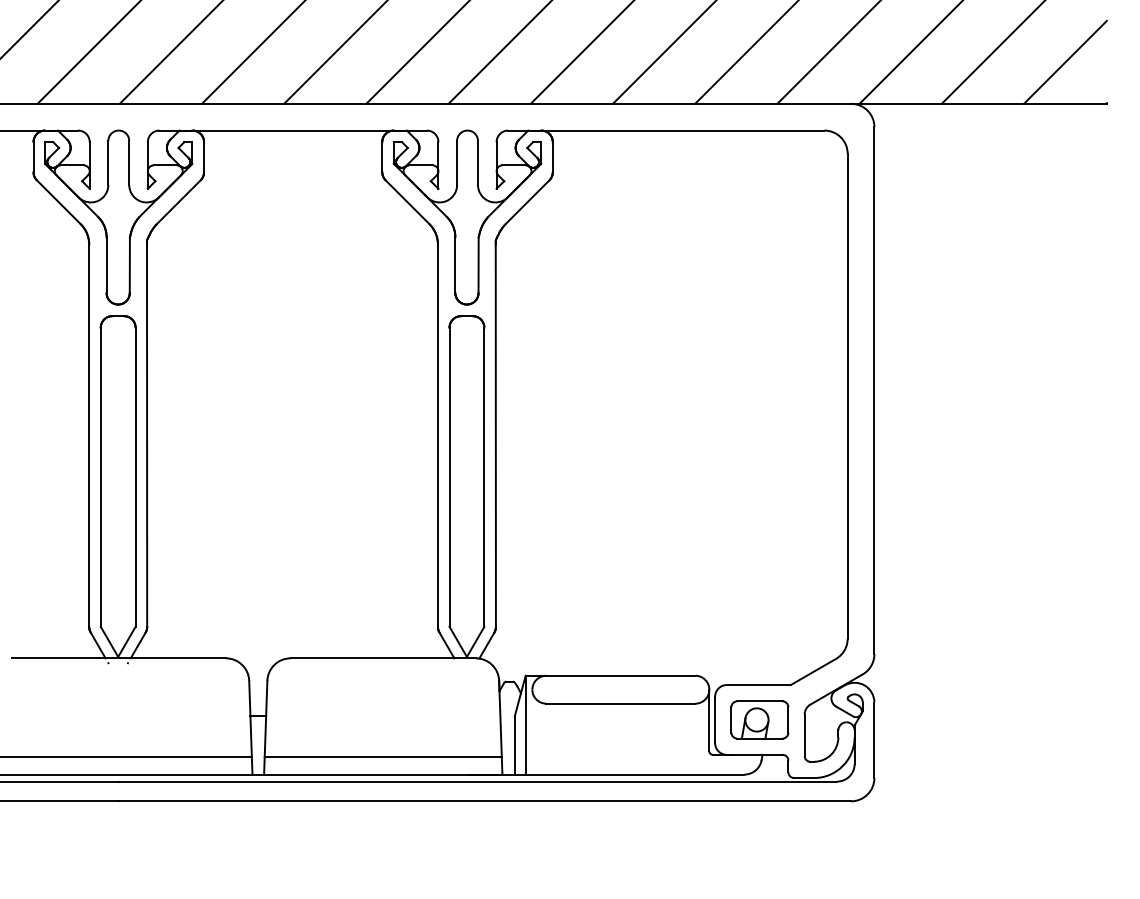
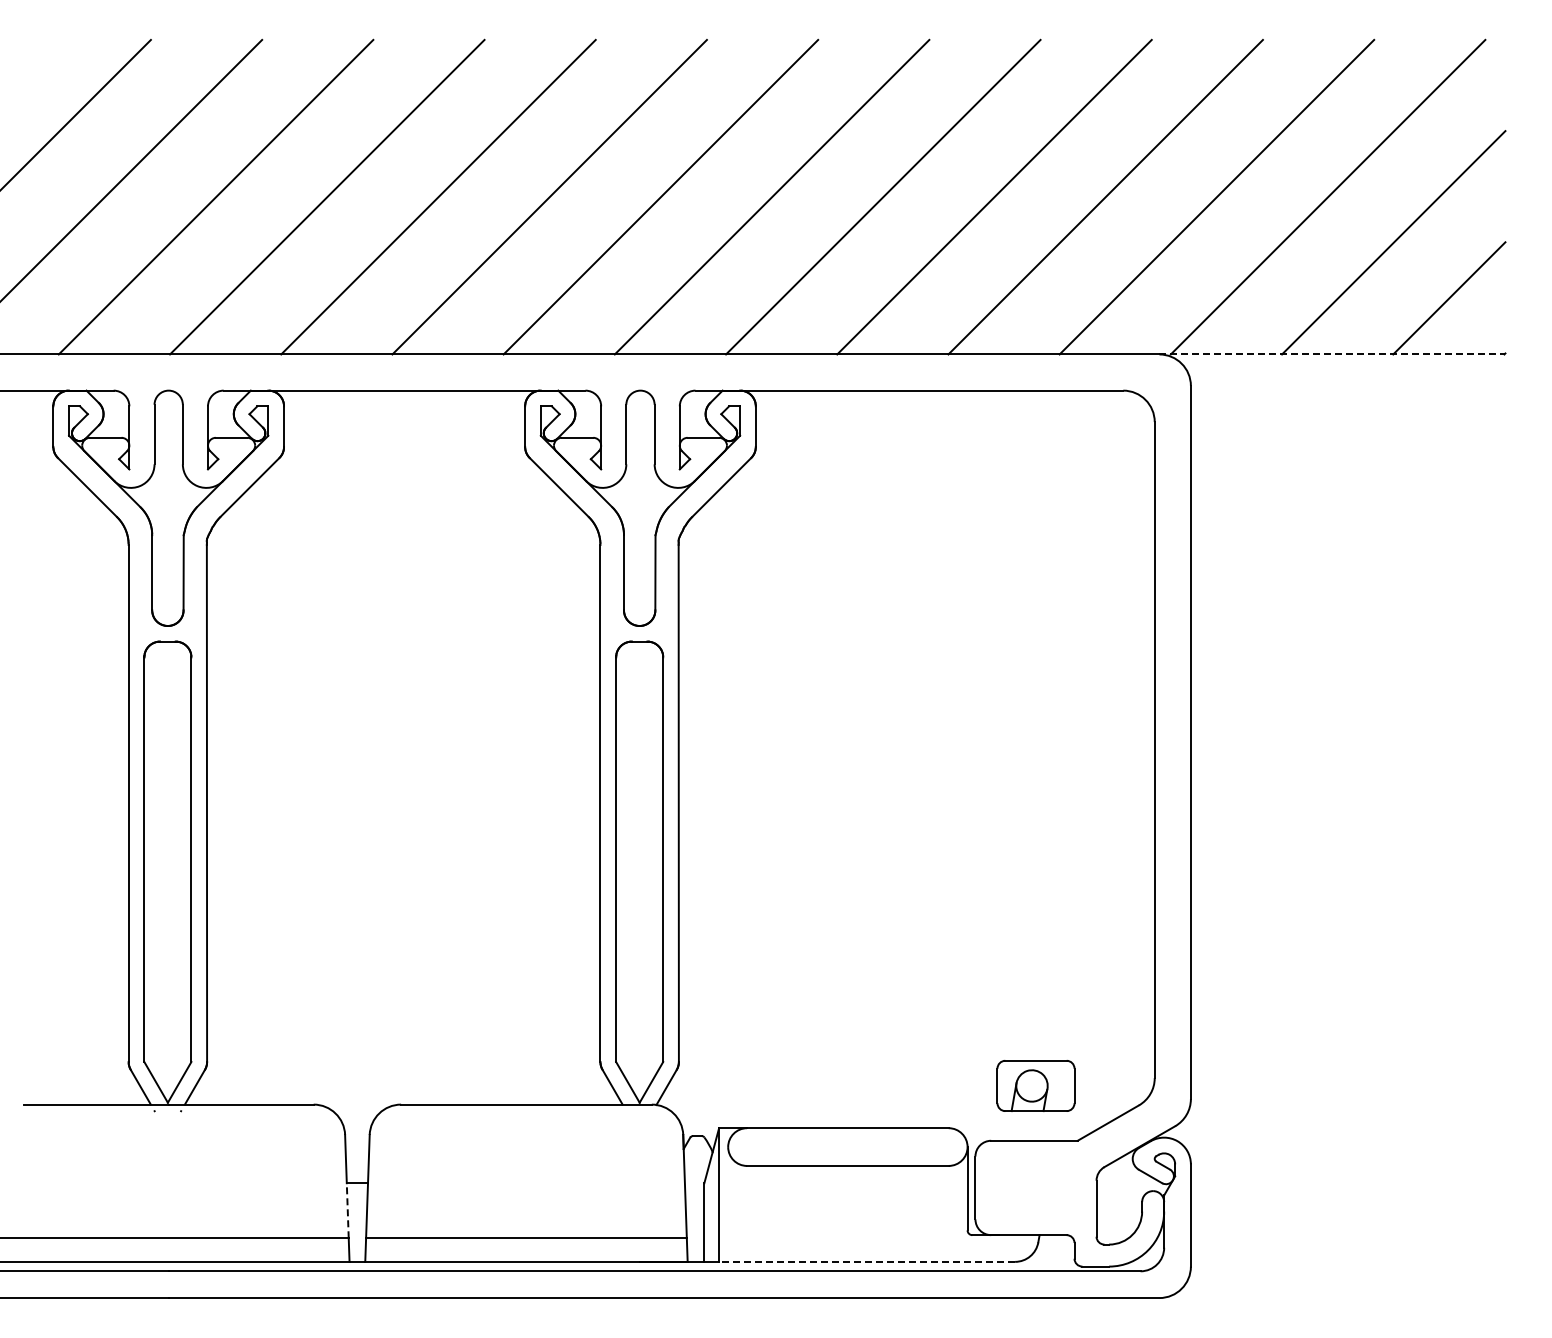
line: (979, 103) -> (1332, 354), solid -> dashed
part: (759, 719) -> (1035, 1085), moved
line: (250, 736) -> (347, 1210), solid -> dashed
line: (635, 774) -> (867, 1261), solid -> dashed

